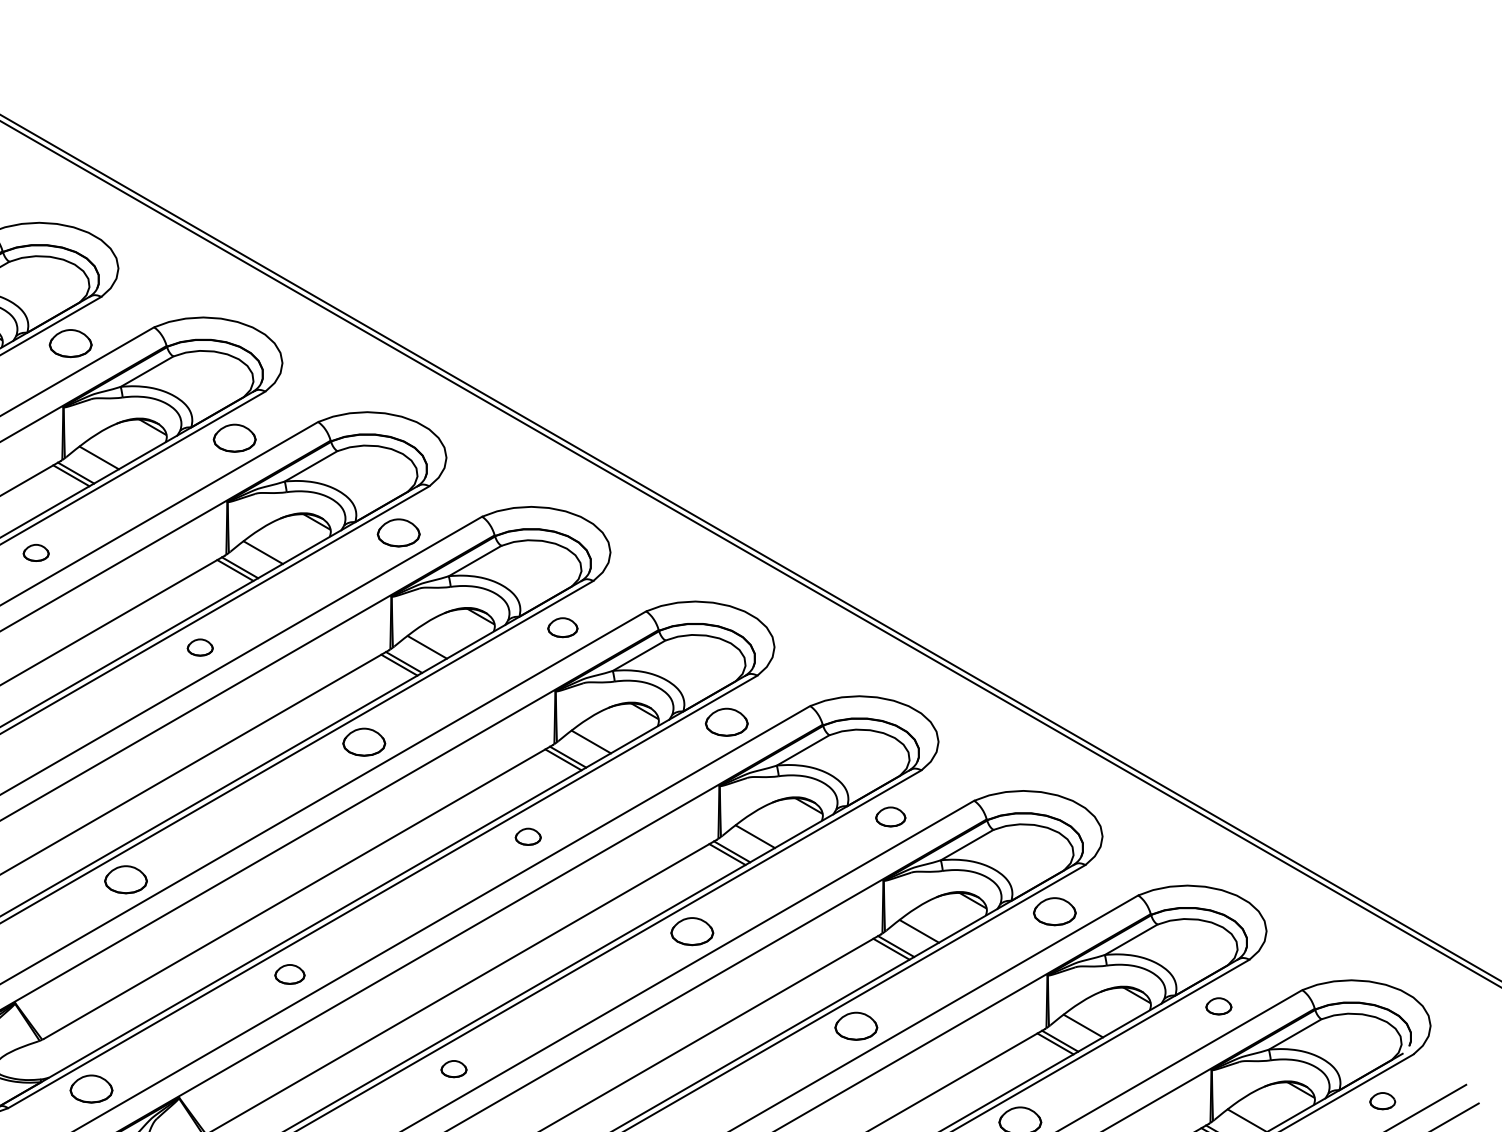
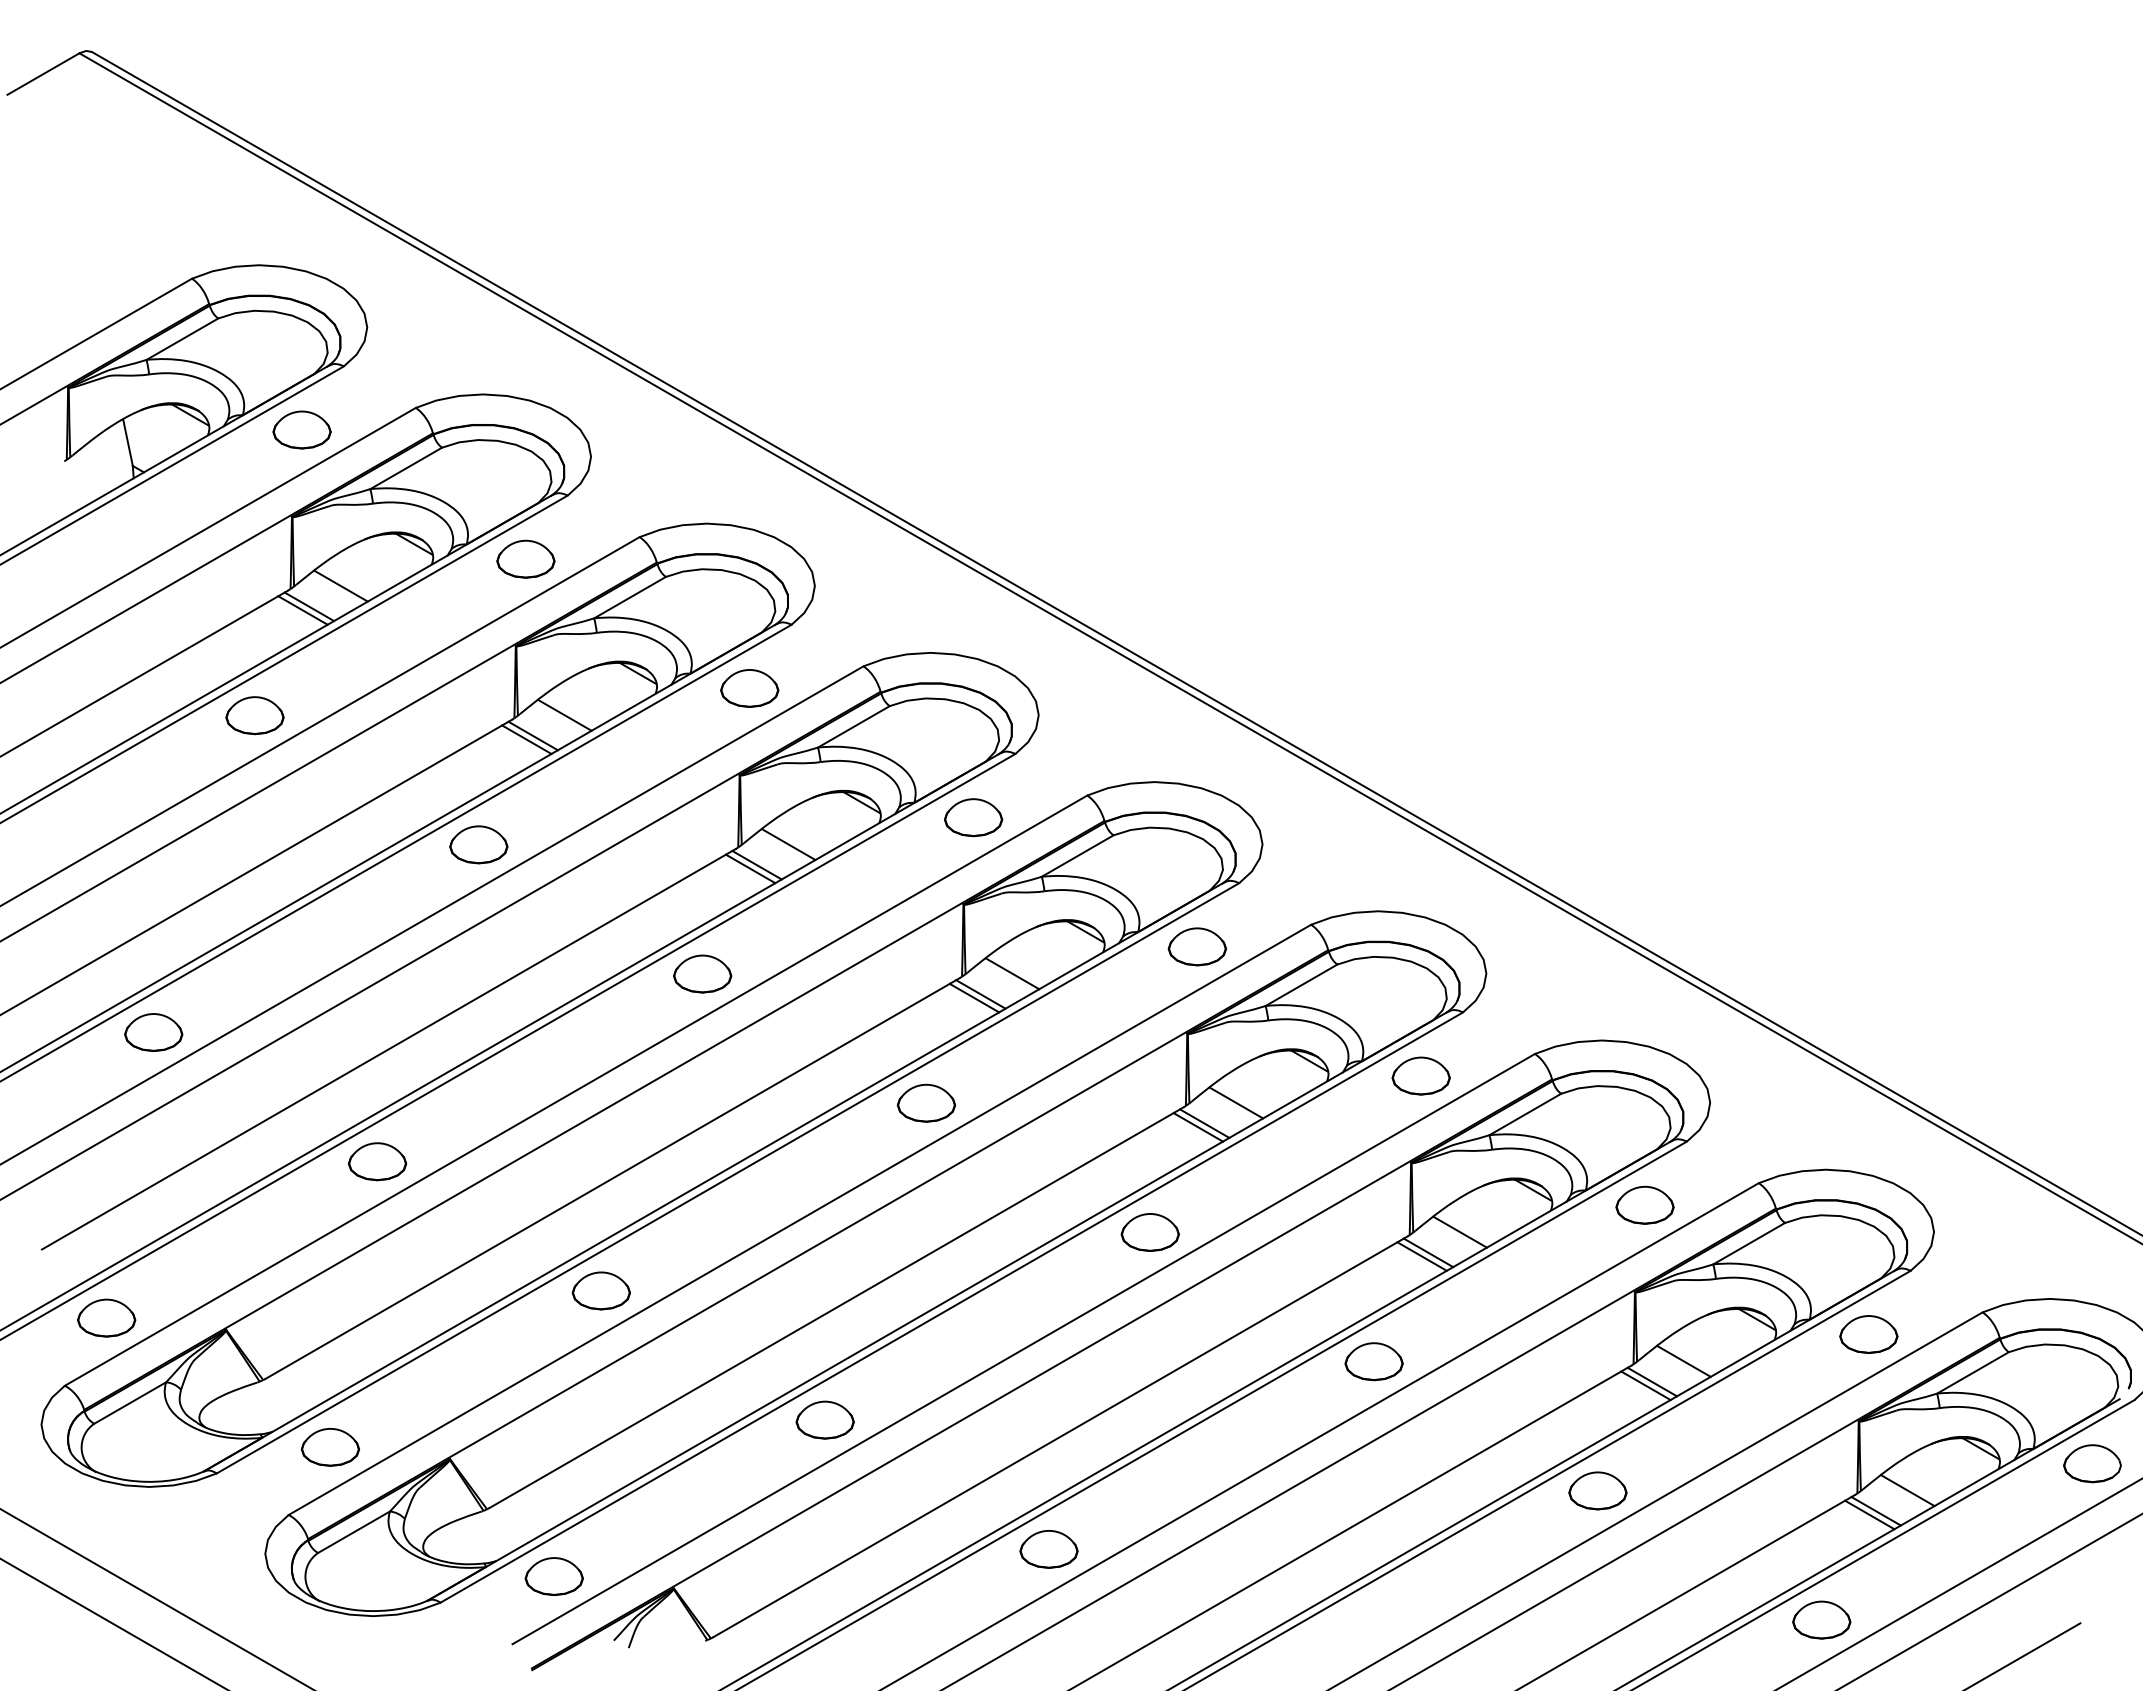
part: (35, 552) -> (254, 715), size x1.67
part: (562, 627) -> (973, 817), size x1.43
part: (200, 647) -> (478, 844), size x1.67
part: (890, 816) -> (1420, 1075), size x1.43
part: (528, 836) -> (926, 1102), size x1.67
part: (289, 974) -> (600, 1290), size x1.43
part: (1218, 1006) -> (1868, 1334), size x1.67
part: (453, 1068) -> (824, 1419), size x1.67
part: (1382, 1100) -> (2092, 1463), size x1.67

